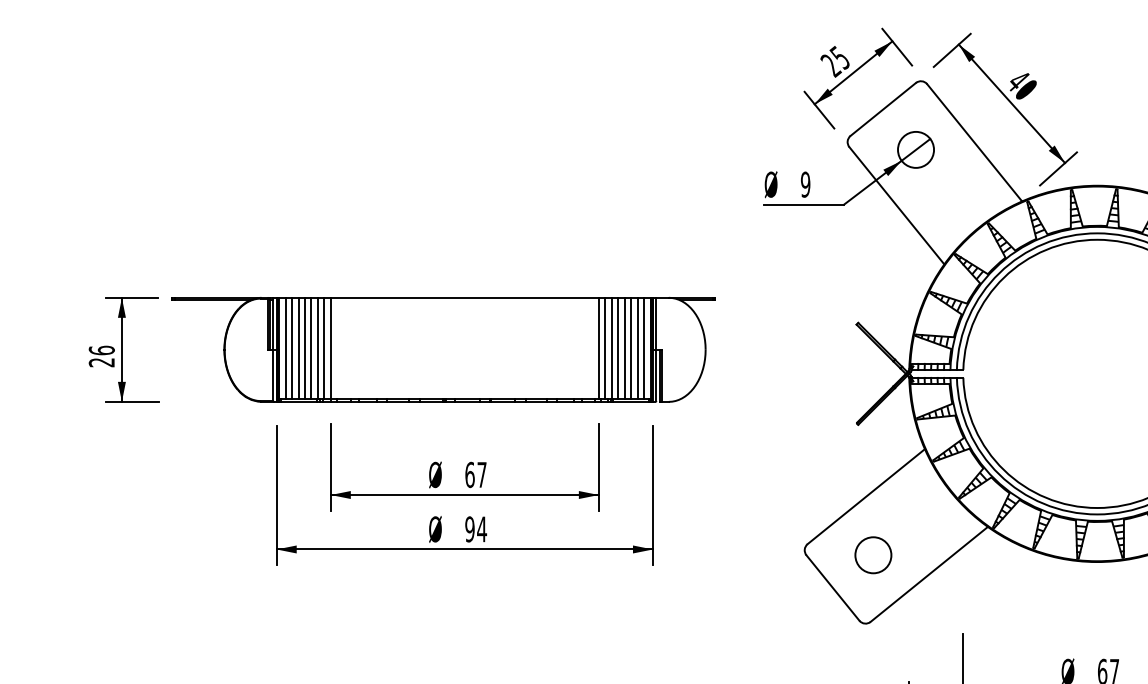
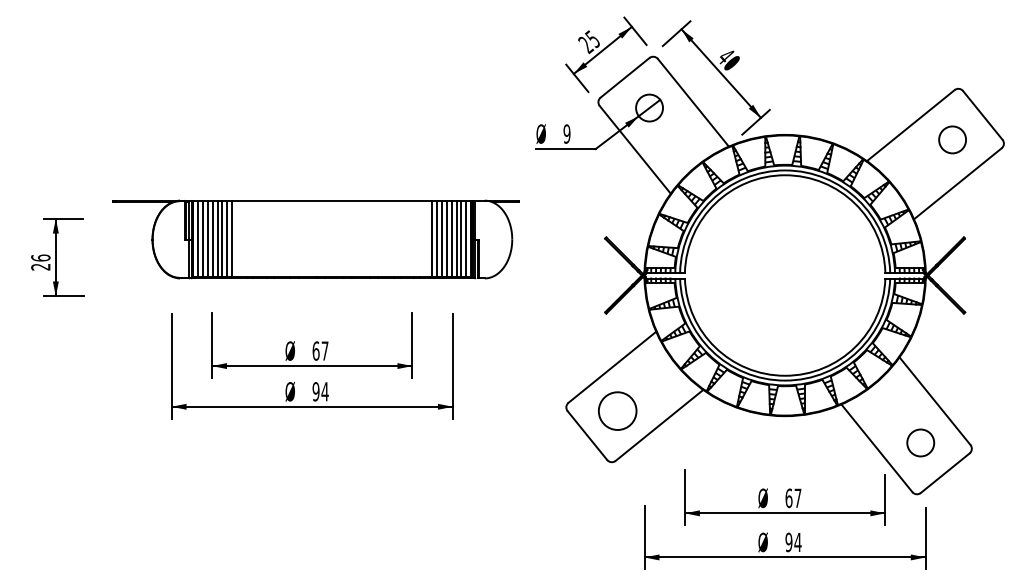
part: (442, 349) -> (315, 239), moved
circle: (873, 554) -> (617, 410), size x1.4

